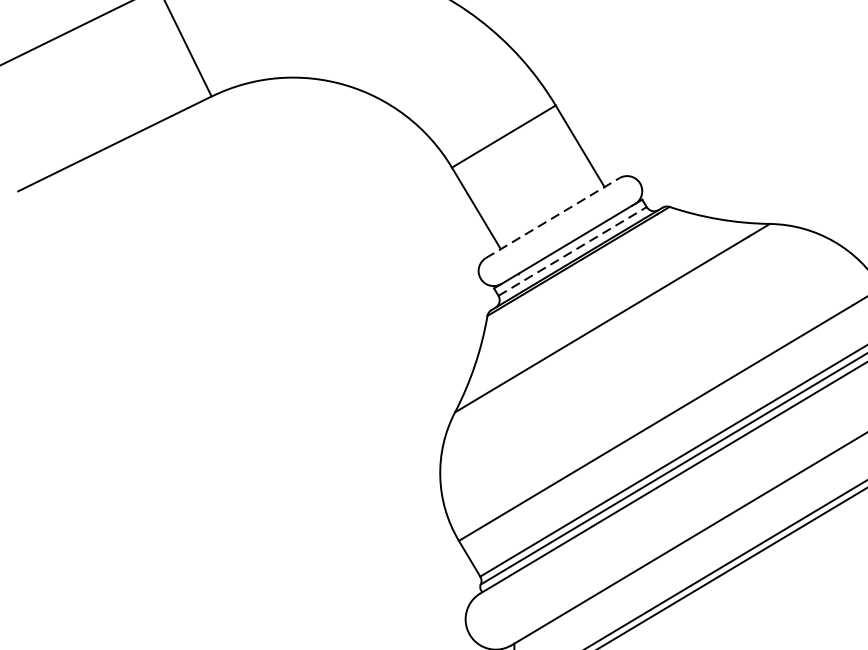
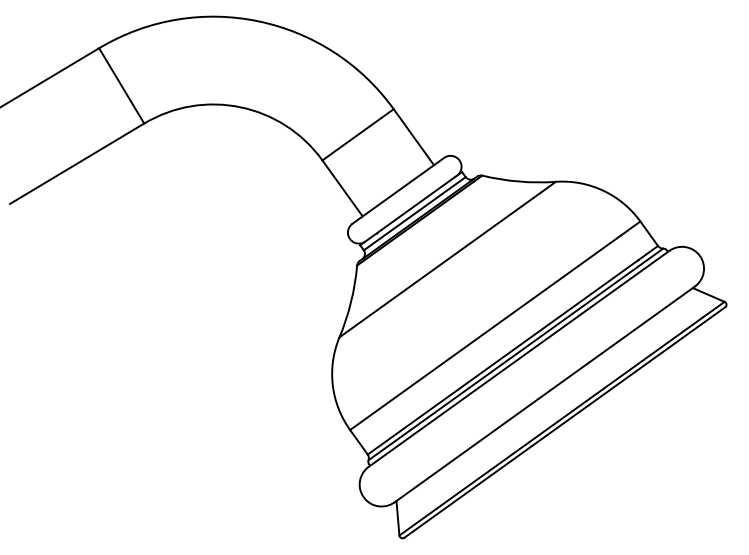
line: (552, 217) -> (398, 190), dashed -> solid
line: (572, 251) -> (414, 213), dashed -> solid

